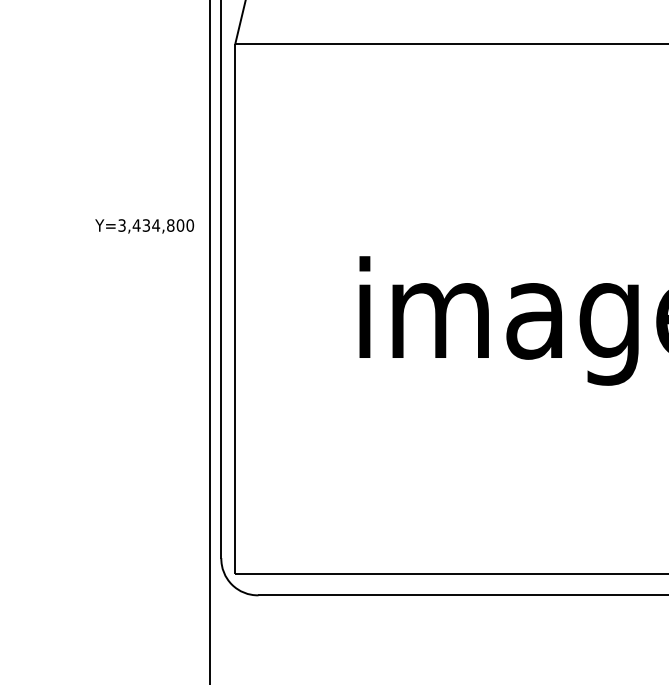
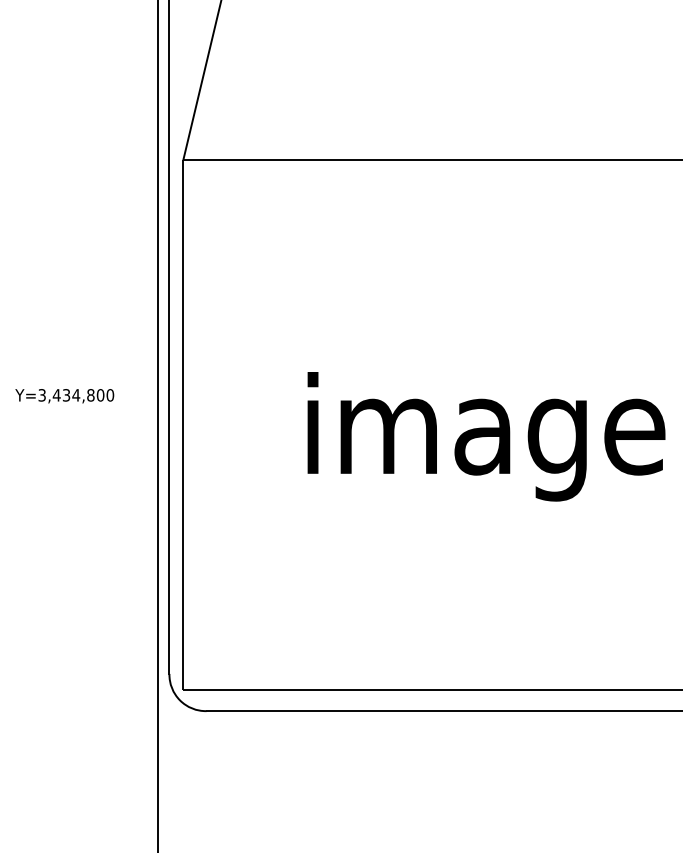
text: (144, 226) -> (64, 396), moved

